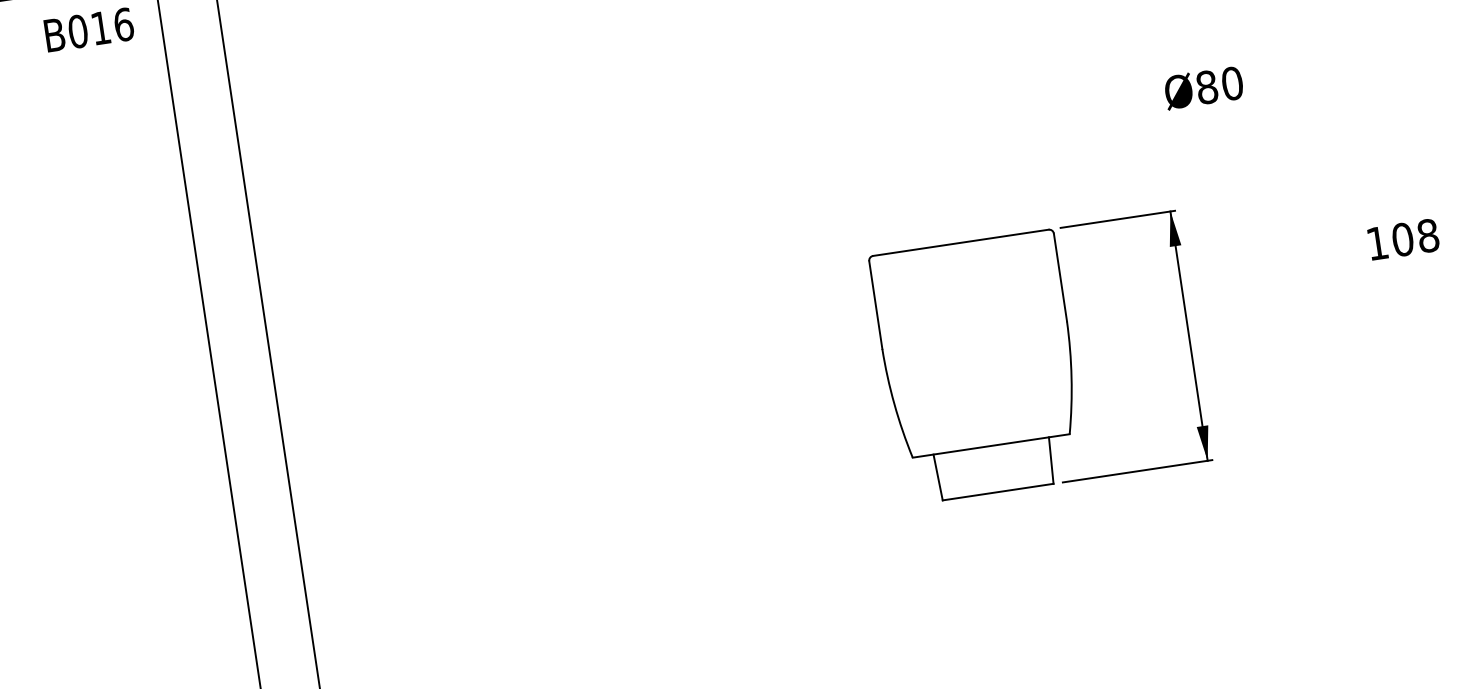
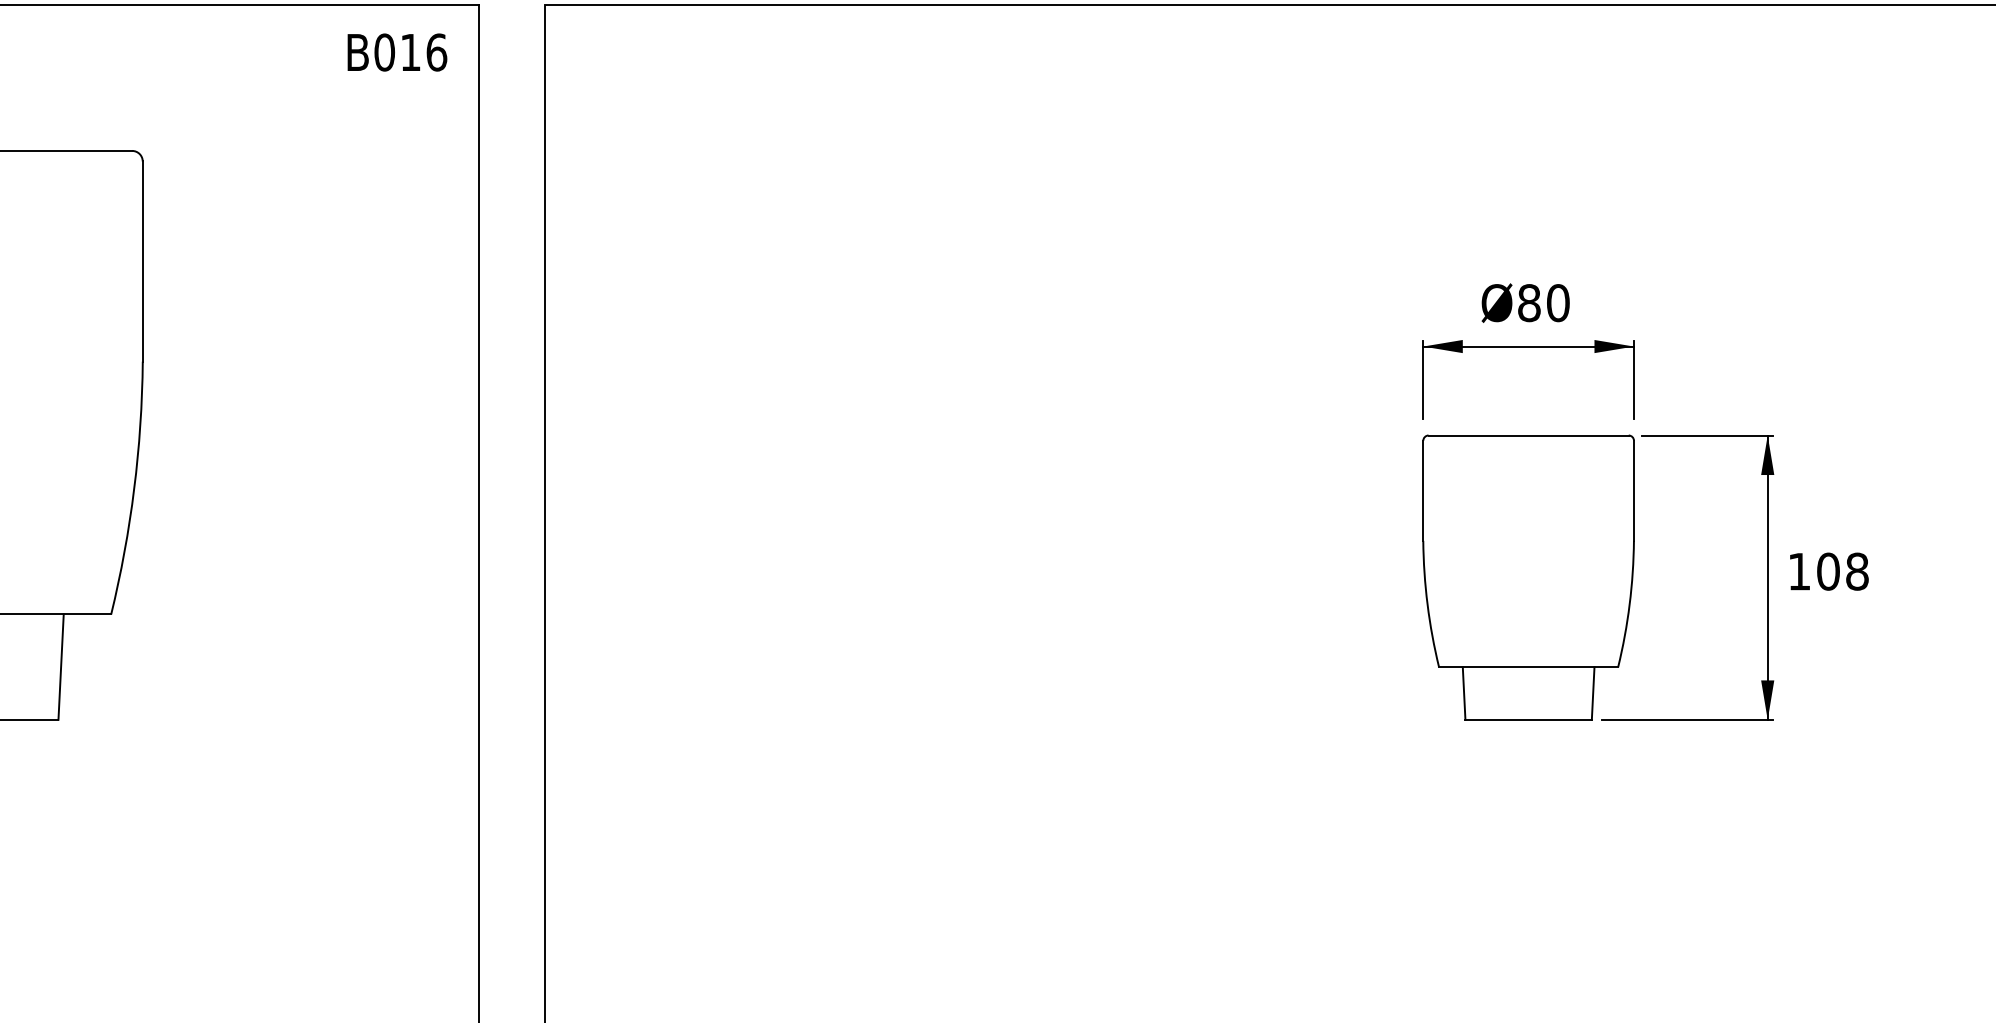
text: (1203, 87) -> (1525, 302), moved
part: (1119, 140) -> (1528, 347), added
text: (1403, 239) -> (1829, 571), moved
part: (1040, 358) -> (1598, 577), moved

